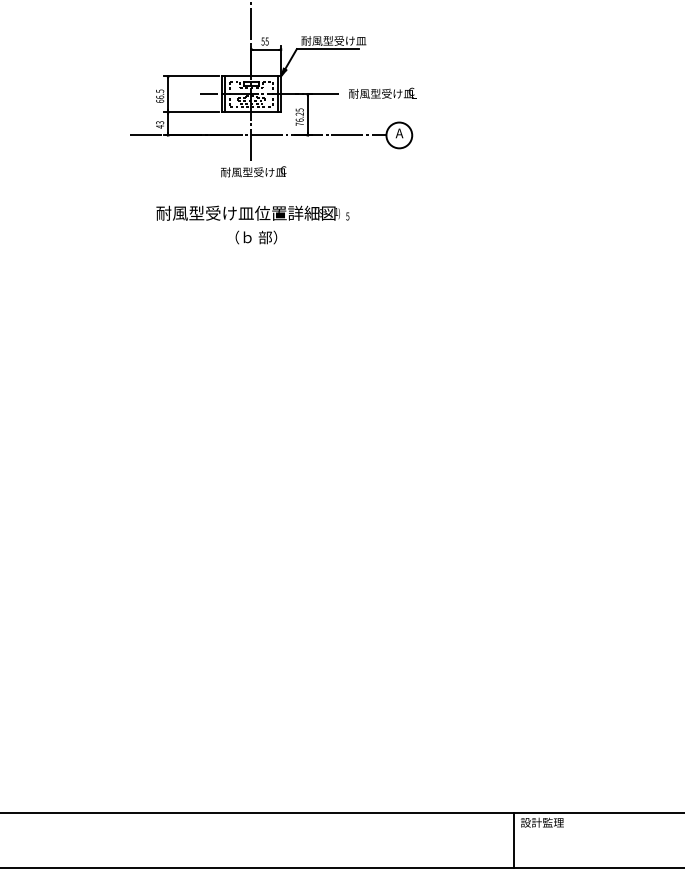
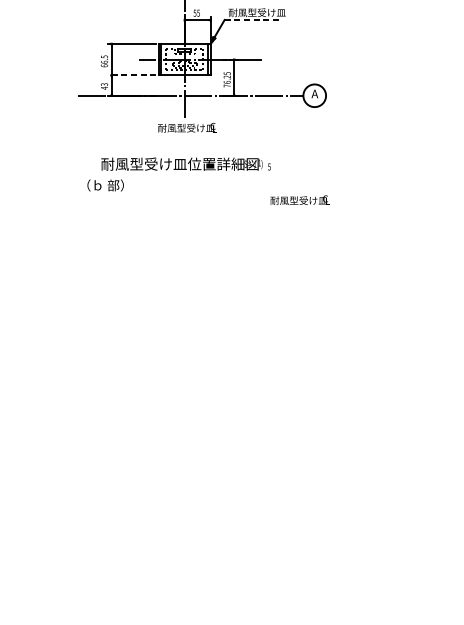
line: (328, 49) -> (252, 20), solid -> dashed
text: (382, 92) -> (299, 199), moved
line: (191, 112) -> (132, 75), solid -> dashed
text: (256, 237) -> (105, 185), moved

